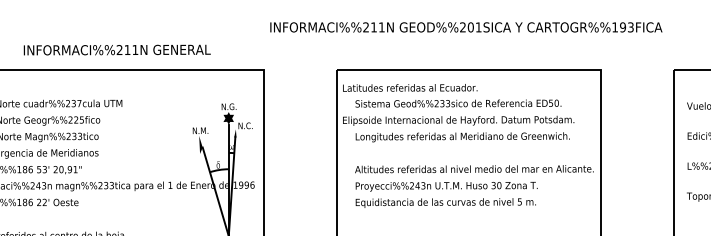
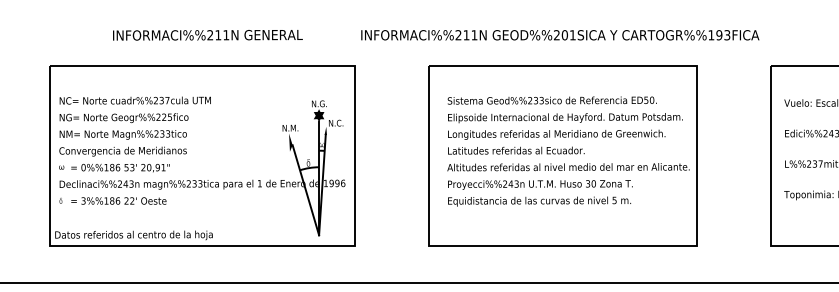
text: (466, 27) -> (560, 35), moved
text: (116, 50) -> (207, 35), moved
text: (410, 87) -> (516, 150), moved
text: (458, 121) -> (565, 118), moved

